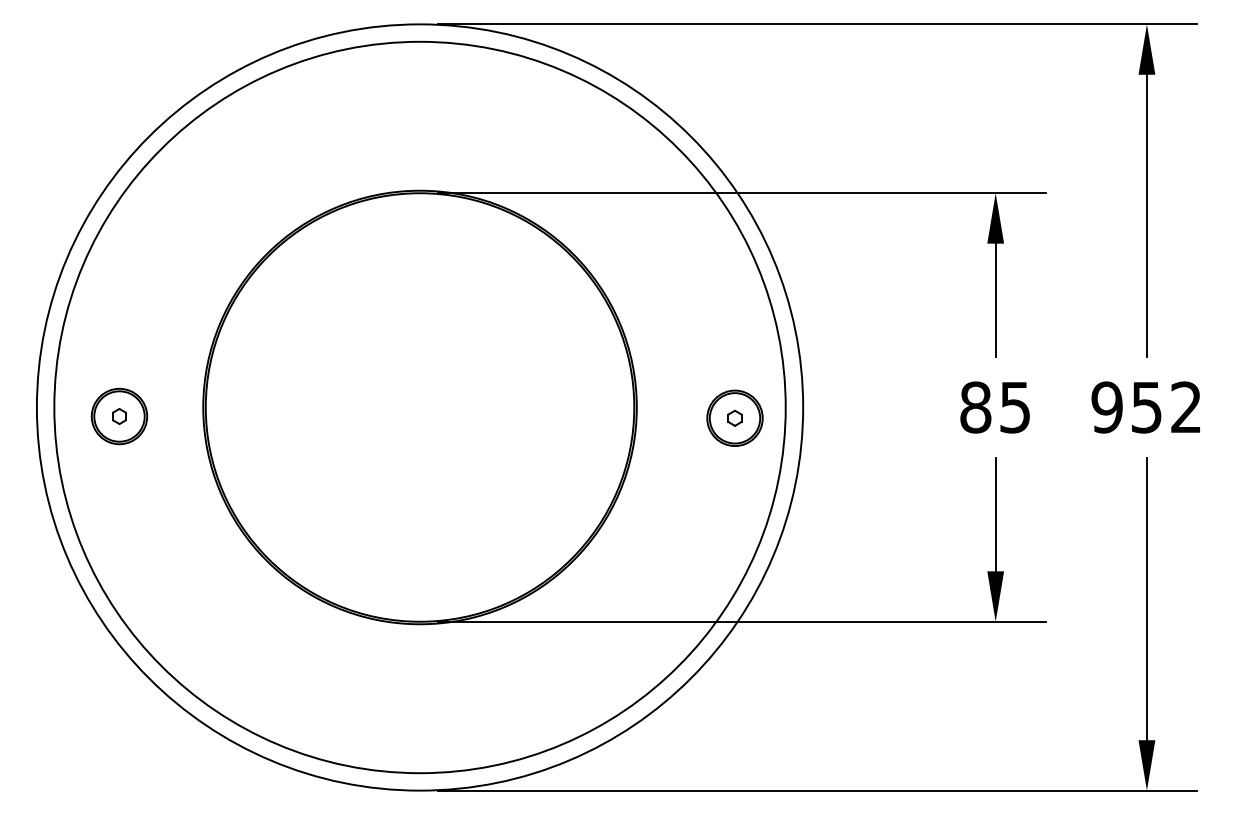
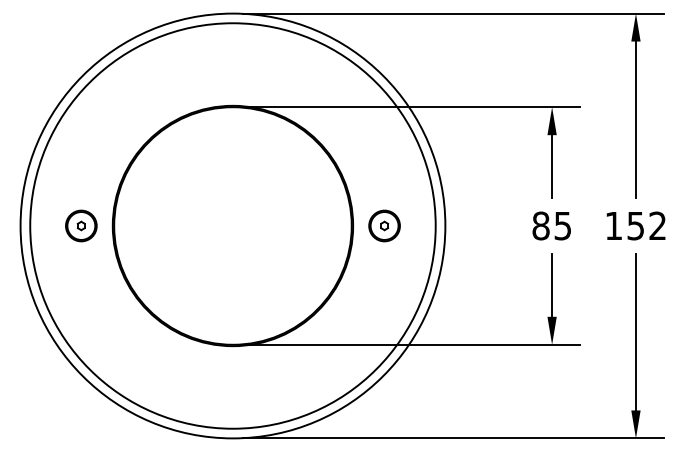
text: (1106, 406) -> (613, 225), 952 -> 152
part: (119, 415) -> (81, 225), moved
part: (734, 417) -> (384, 225), moved

